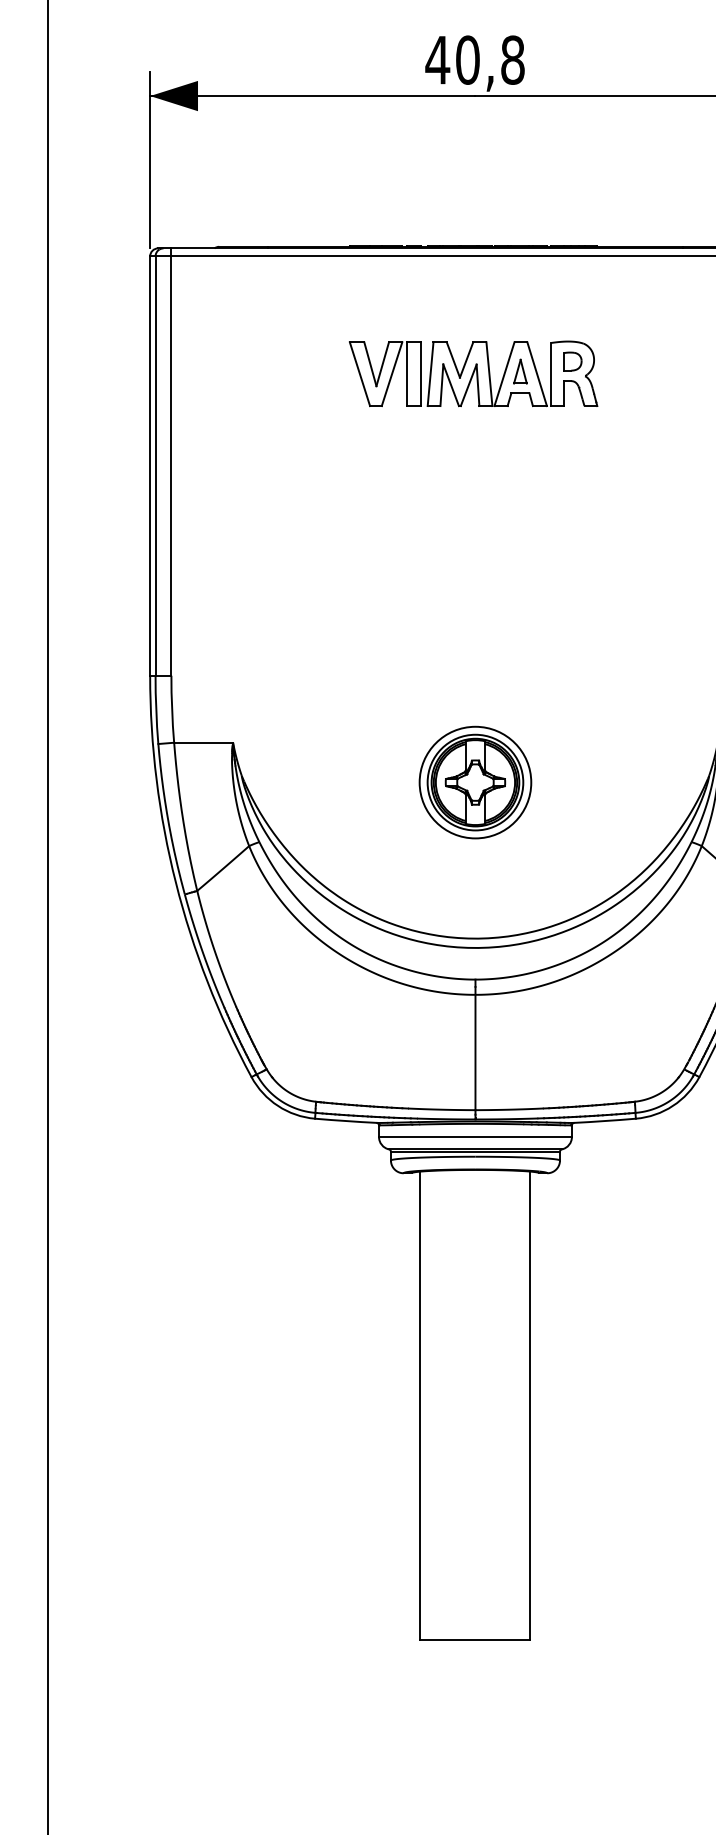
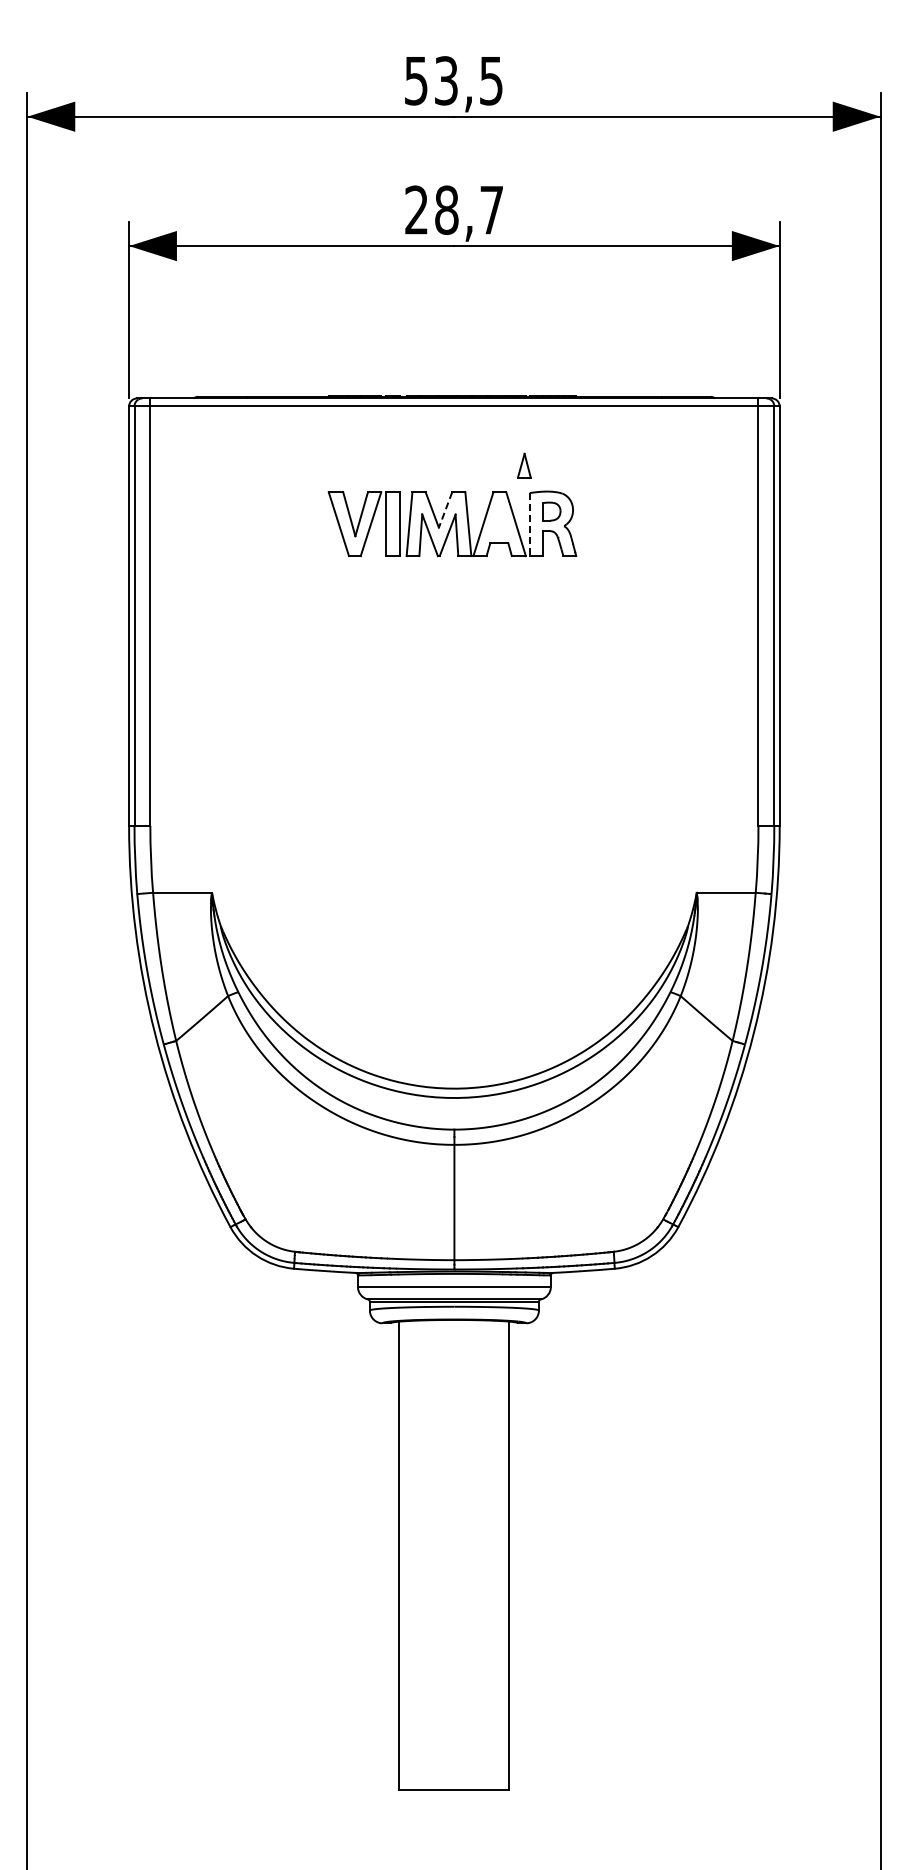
text: (474, 59) -> (453, 209), 40,8 -> 28,7
line: (466, 360) -> (445, 510), solid -> dashed
part: (520, 371) -> (524, 465), moved
line: (550, 374) -> (529, 524), solid -> dashed
part: (475, 782) -> (454, 932), removed

